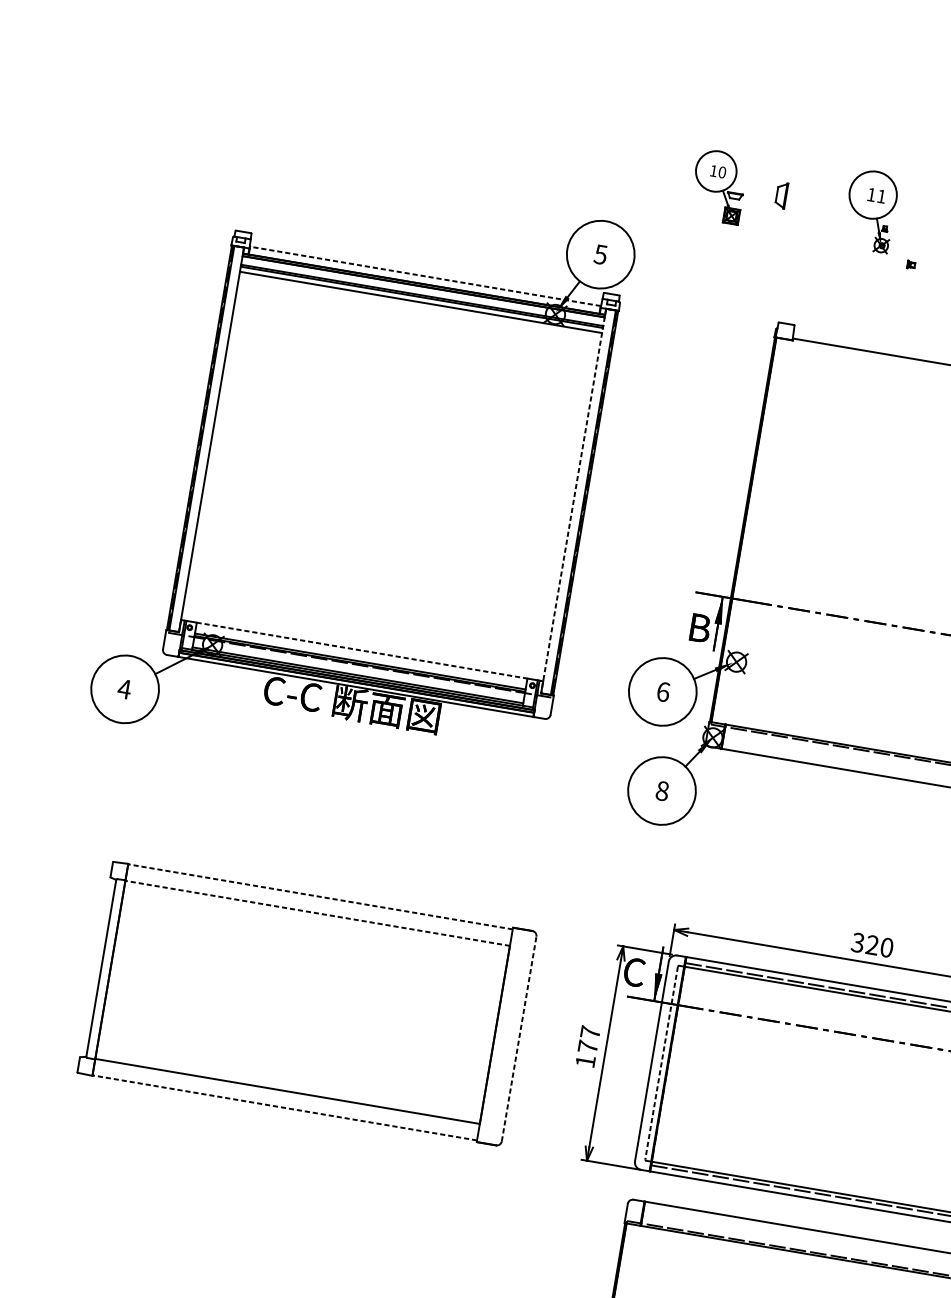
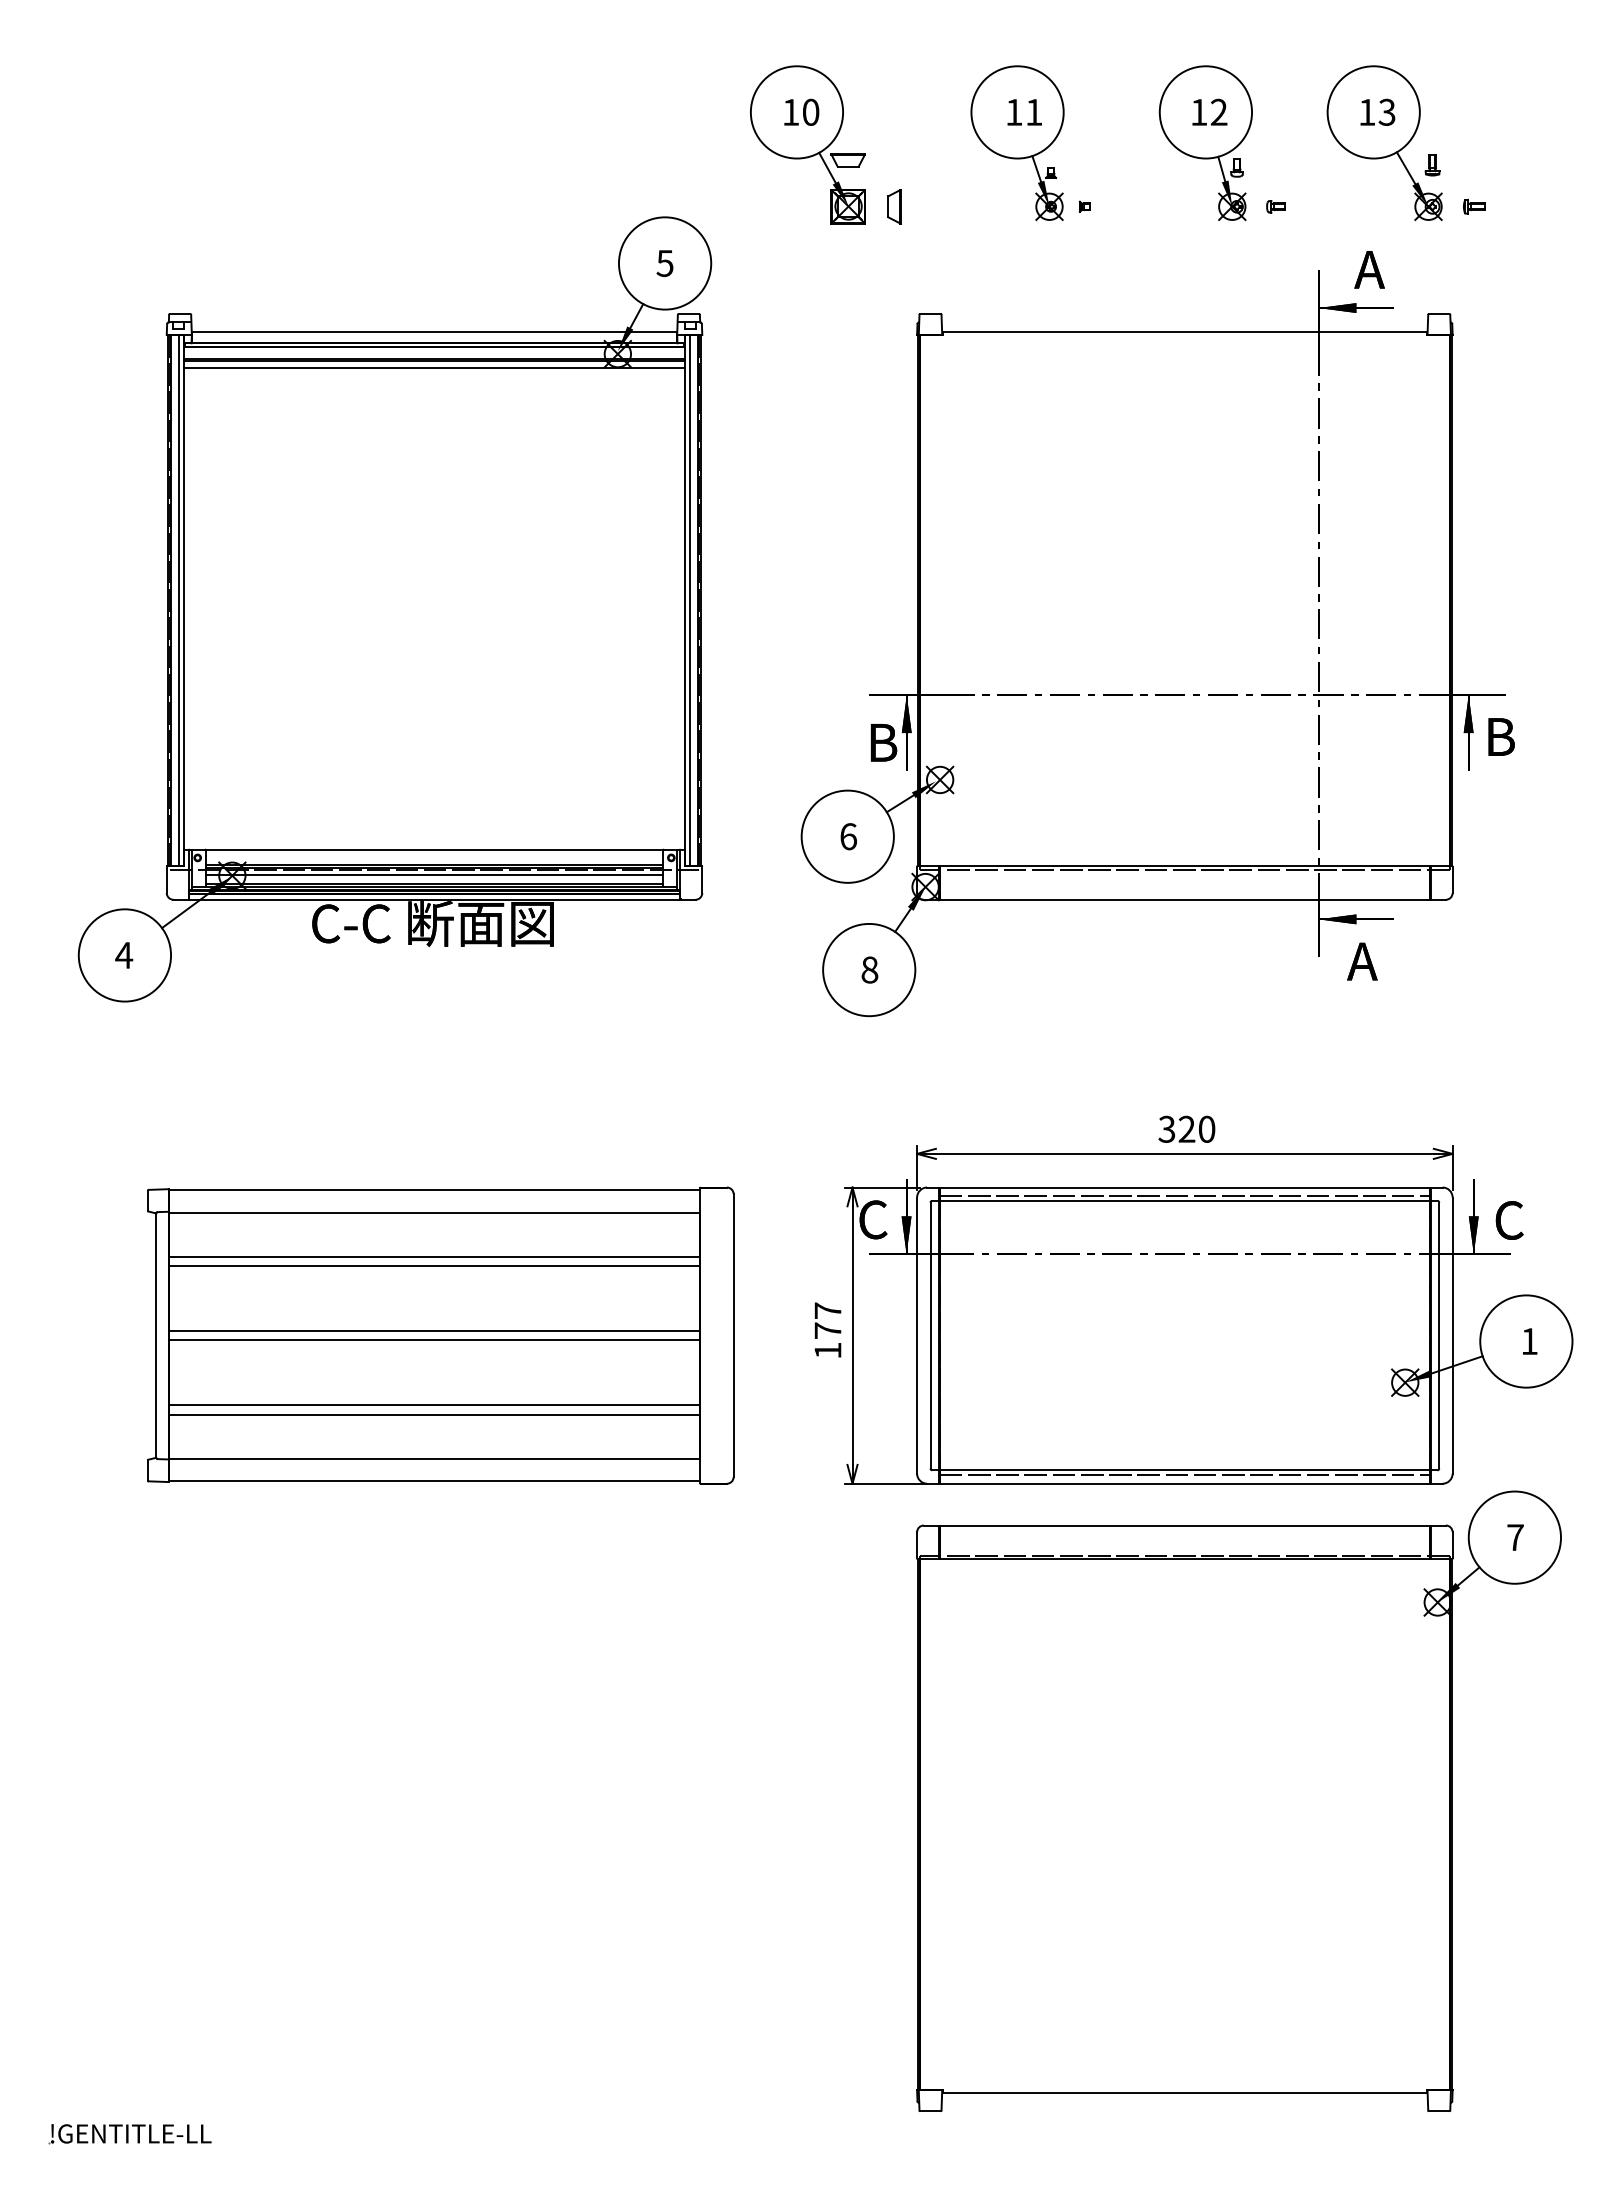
part: (718, 186) -> (807, 144), size x1.67
part: (781, 195) -> (894, 206), moved
part: (870, 210) -> (1017, 142), size x1.43
line: (425, 276) -> (434, 332), dashed -> solid
line: (208, 439) -> (179, 600), added
line: (573, 500) -> (684, 600), dashed -> solid
line: (577, 501) -> (689, 600), added
line: (362, 650) -> (434, 849), dashed -> solid
line: (359, 668) -> (434, 874), added
line: (320, 896) -> (434, 1189), dashed -> solid
line: (317, 913) -> (434, 1212), dashed -> solid
line: (312, 945) -> (434, 1256), added
line: (311, 951) -> (434, 1265), added
line: (303, 999) -> (434, 1331), added
line: (302, 1005) -> (434, 1340), added
line: (519, 1038) -> (733, 1335), dashed -> solid
line: (294, 1052) -> (434, 1405), added
line: (292, 1059) -> (434, 1414), added
line: (661, 1063) -> (930, 1336), dashed -> solid
line: (284, 1107) -> (434, 1481), dashed -> solid

